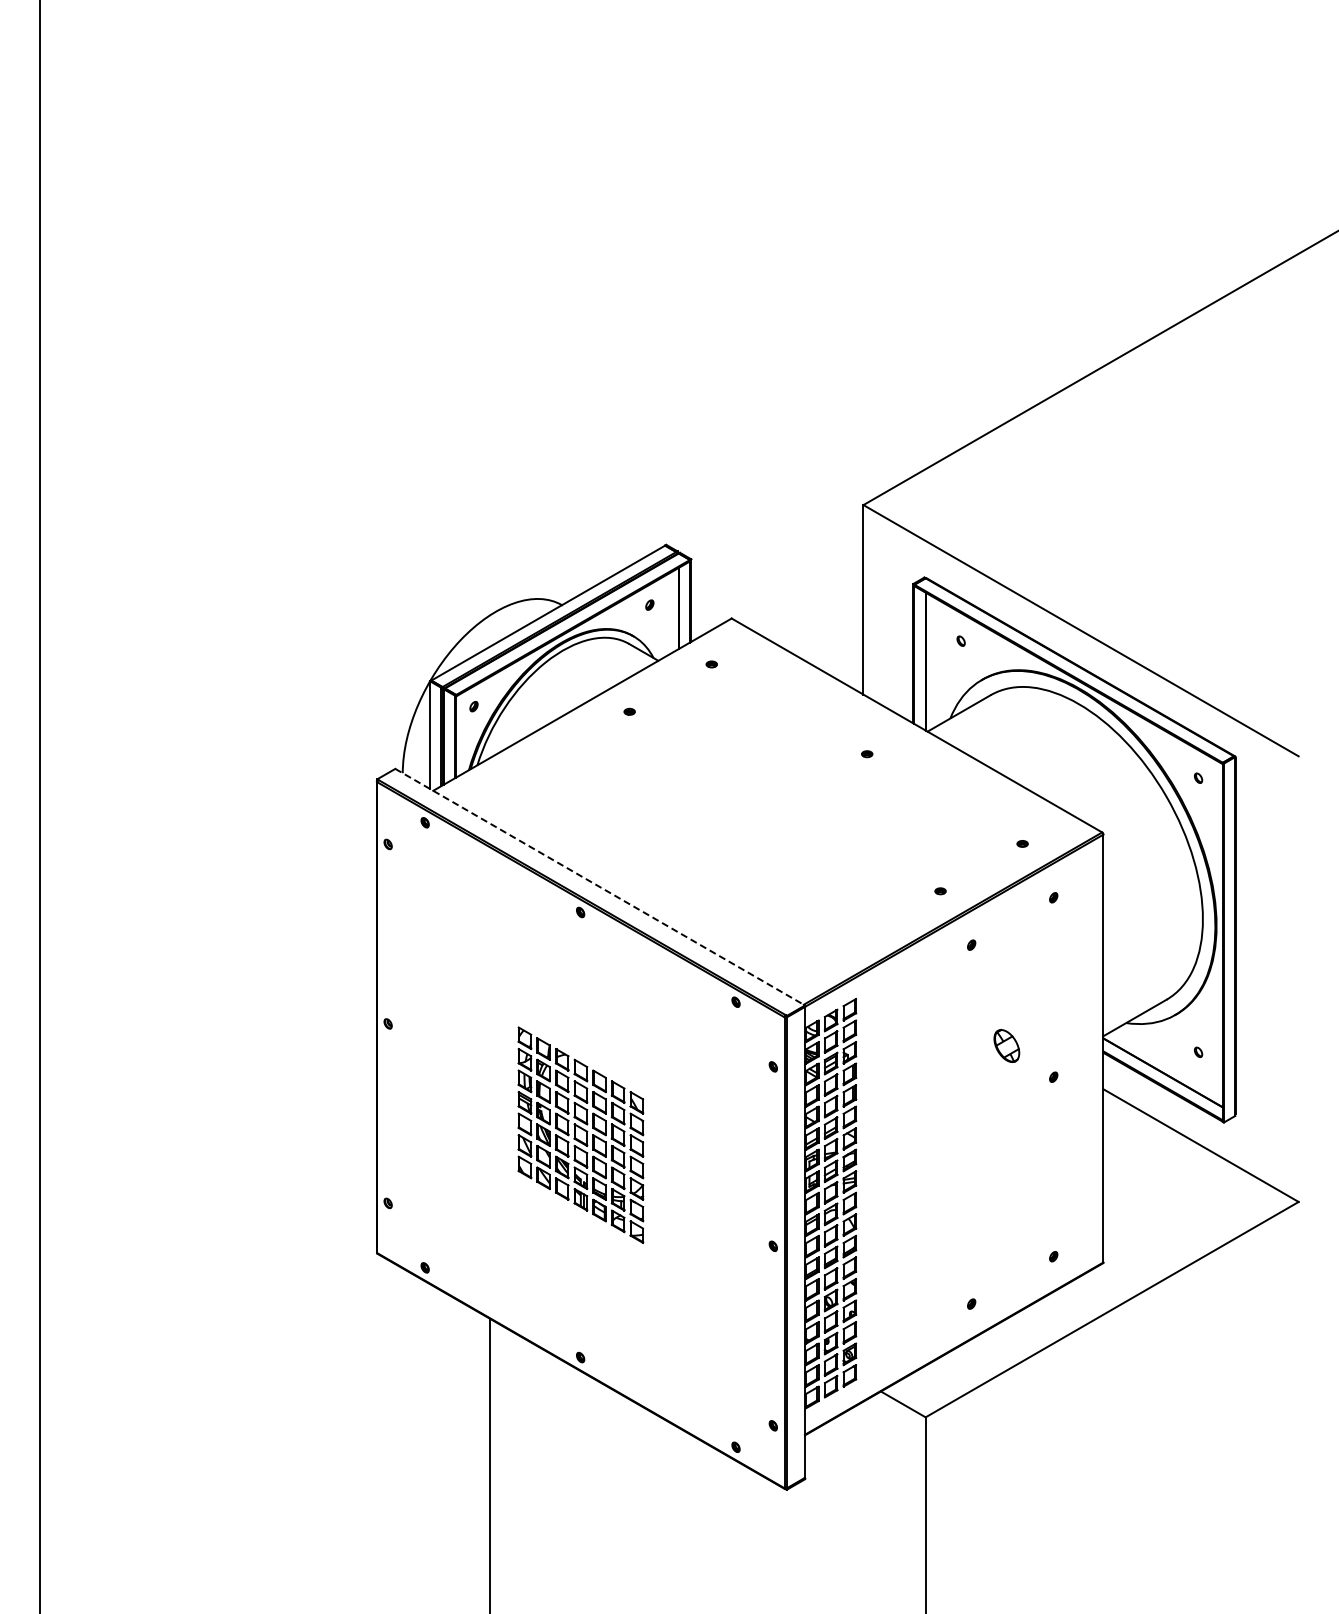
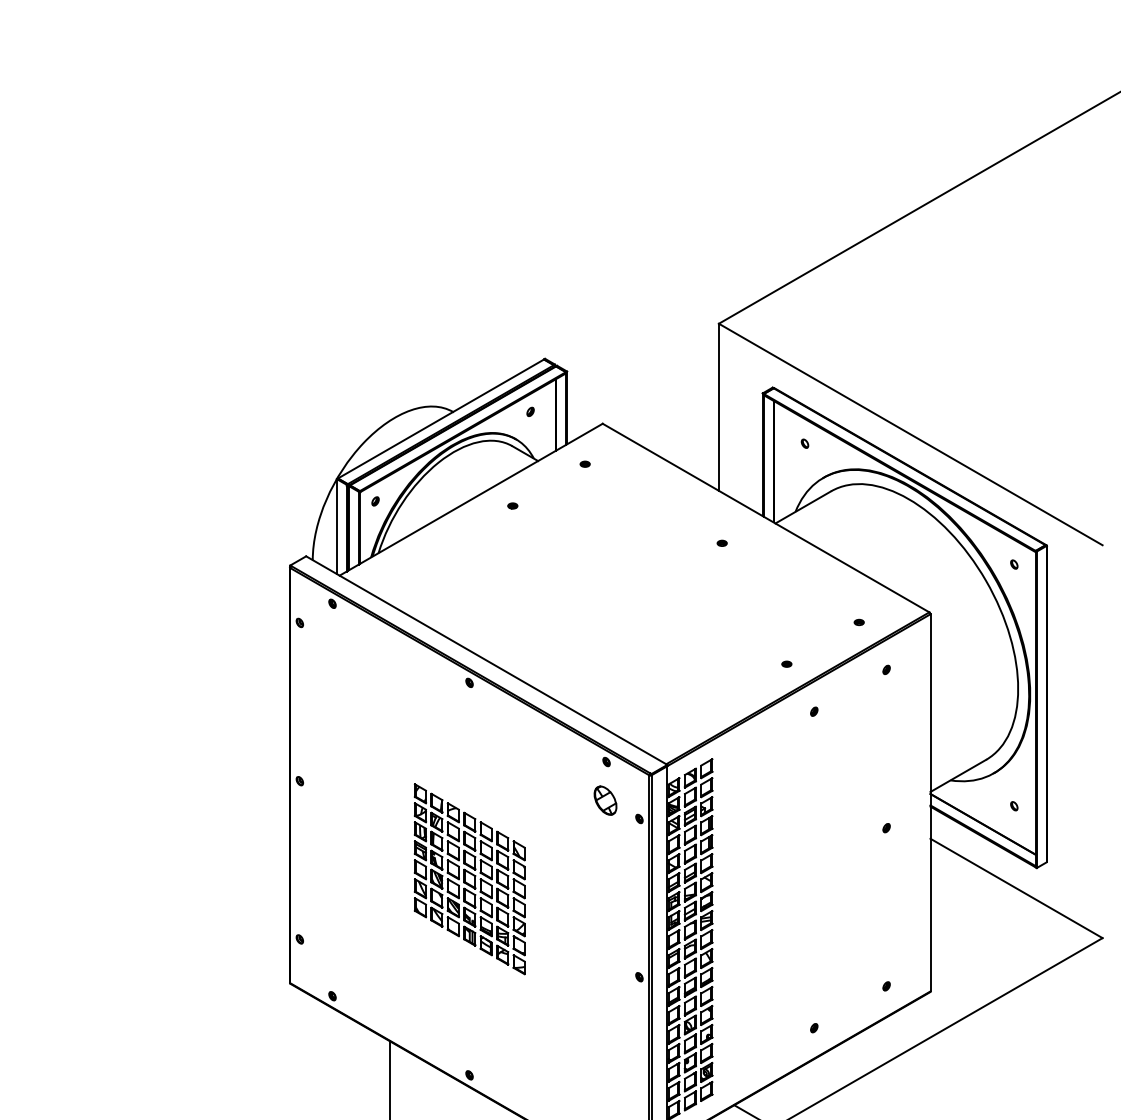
line: (600, 887) -> (487, 660), dashed -> solid
part: (1006, 1045) -> (605, 800), moved

